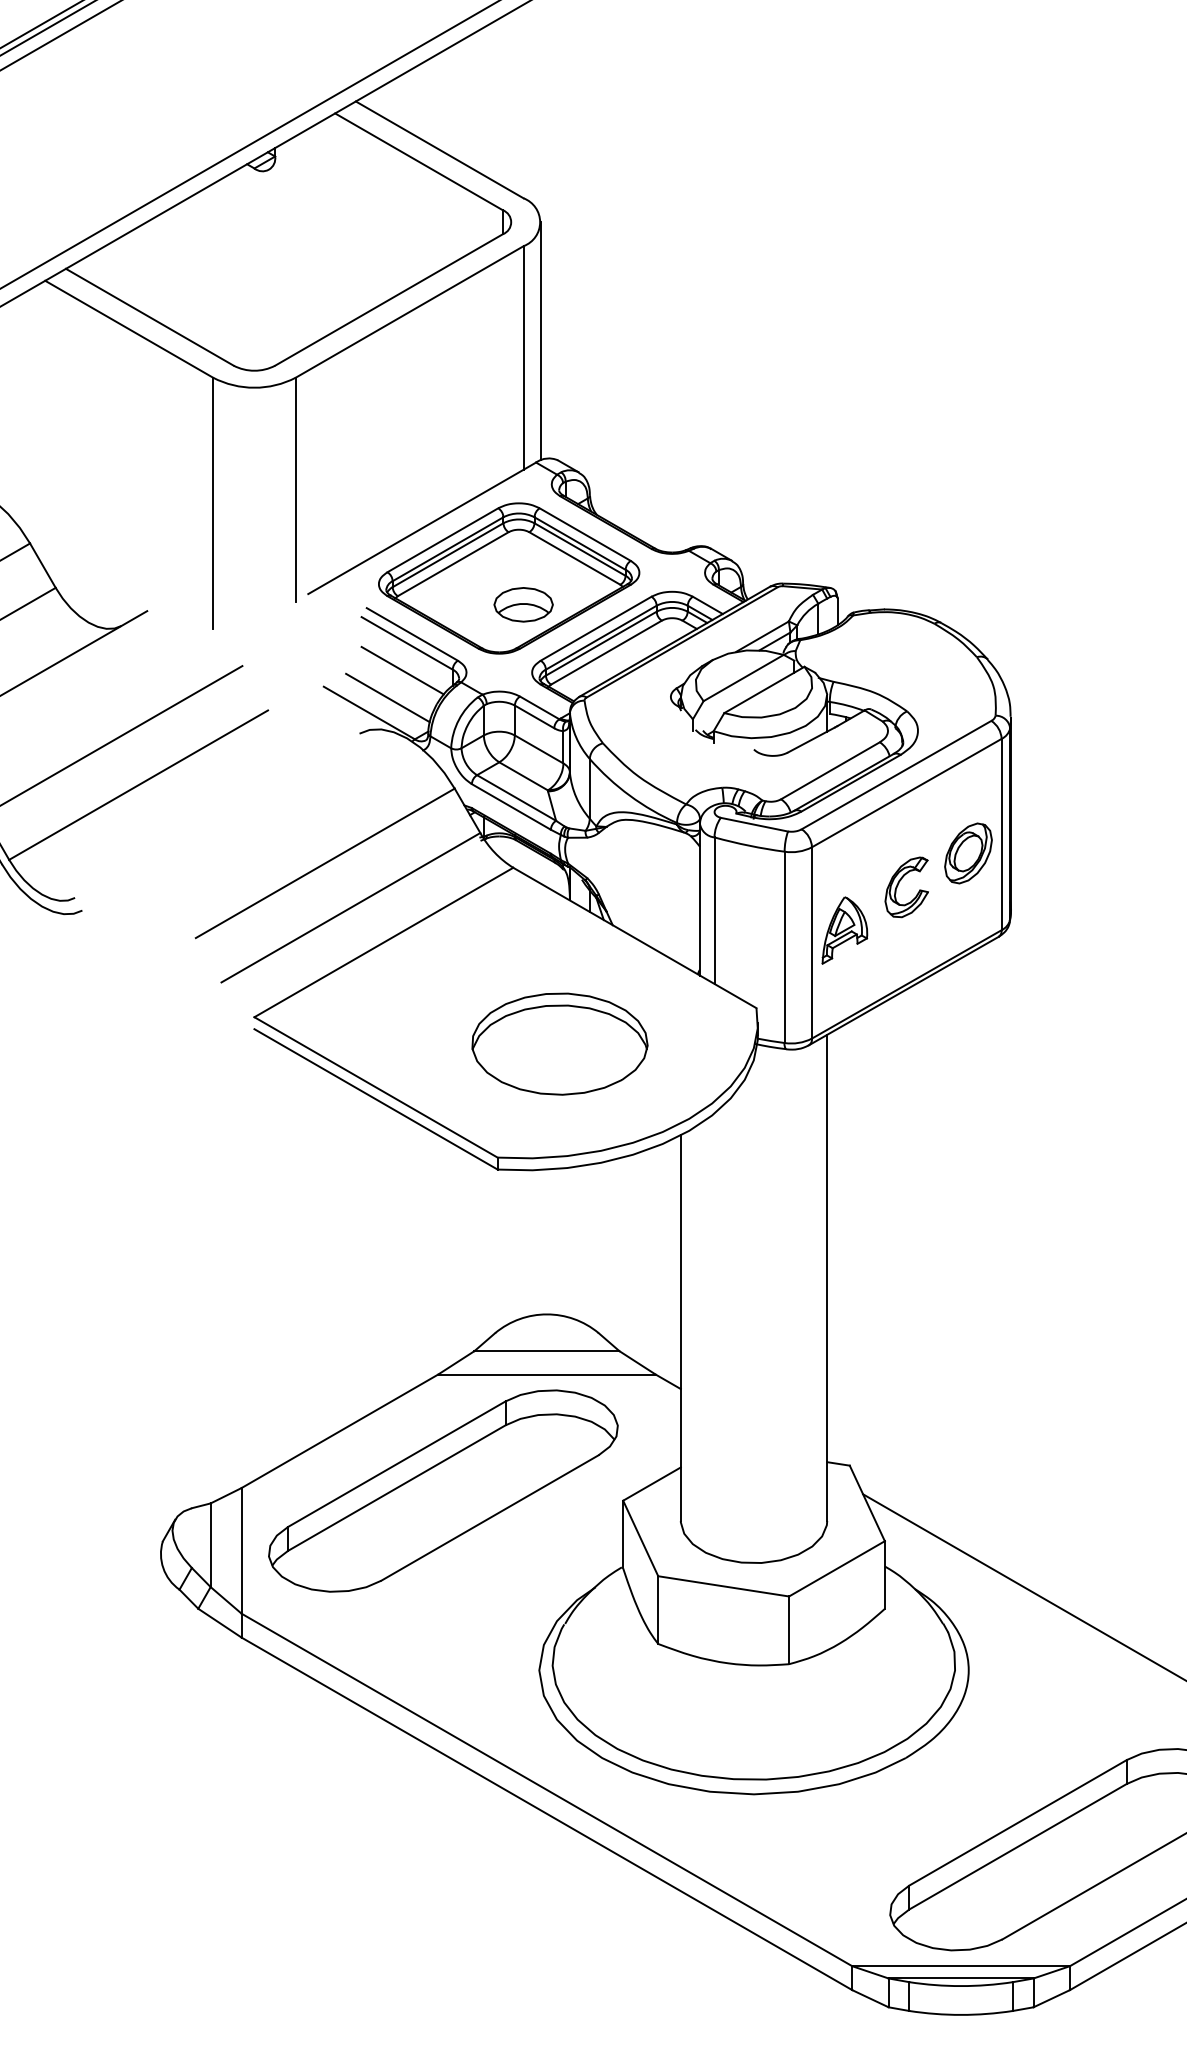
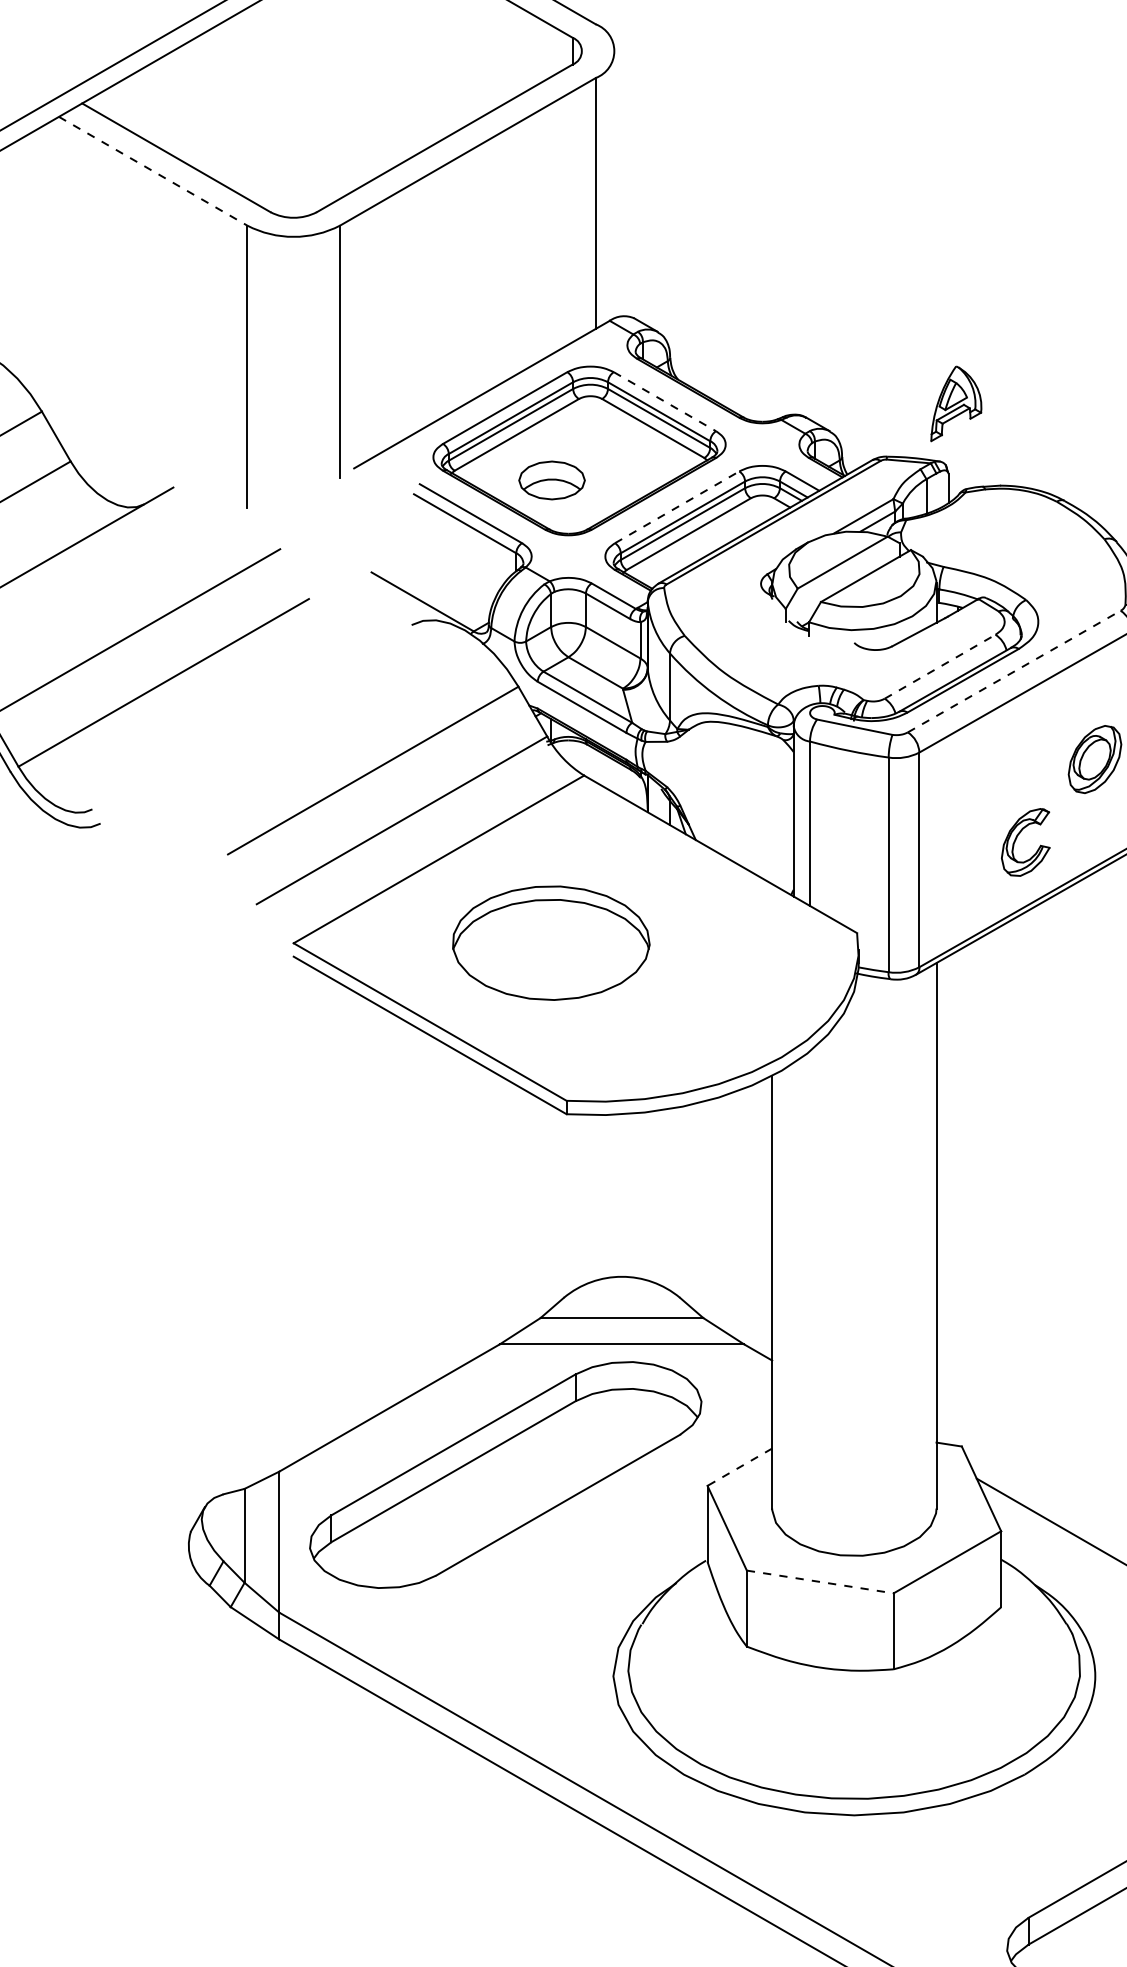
line: (129, 329) -> (153, 171), solid -> dashed
line: (540, 341) -> (614, 184), removed
line: (585, 534) -> (665, 401), solid -> dashed
part: (523, 604) -> (551, 480), moved
line: (596, 628) -> (677, 507), solid -> dashed
line: (402, 670) -> (459, 554), removed
line: (387, 697) -> (443, 584), removed
line: (830, 770) -> (940, 666), solid -> dashed
line: (896, 774) -> (1014, 670), solid -> dashed
part: (899, 883) -> (1017, 838), moved
part: (844, 930) -> (955, 403), moved
part: (559, 1043) -> (550, 942), moved
line: (651, 1484) -> (739, 1467), solid -> dashed
line: (724, 1586) -> (821, 1582), solid -> dashed

